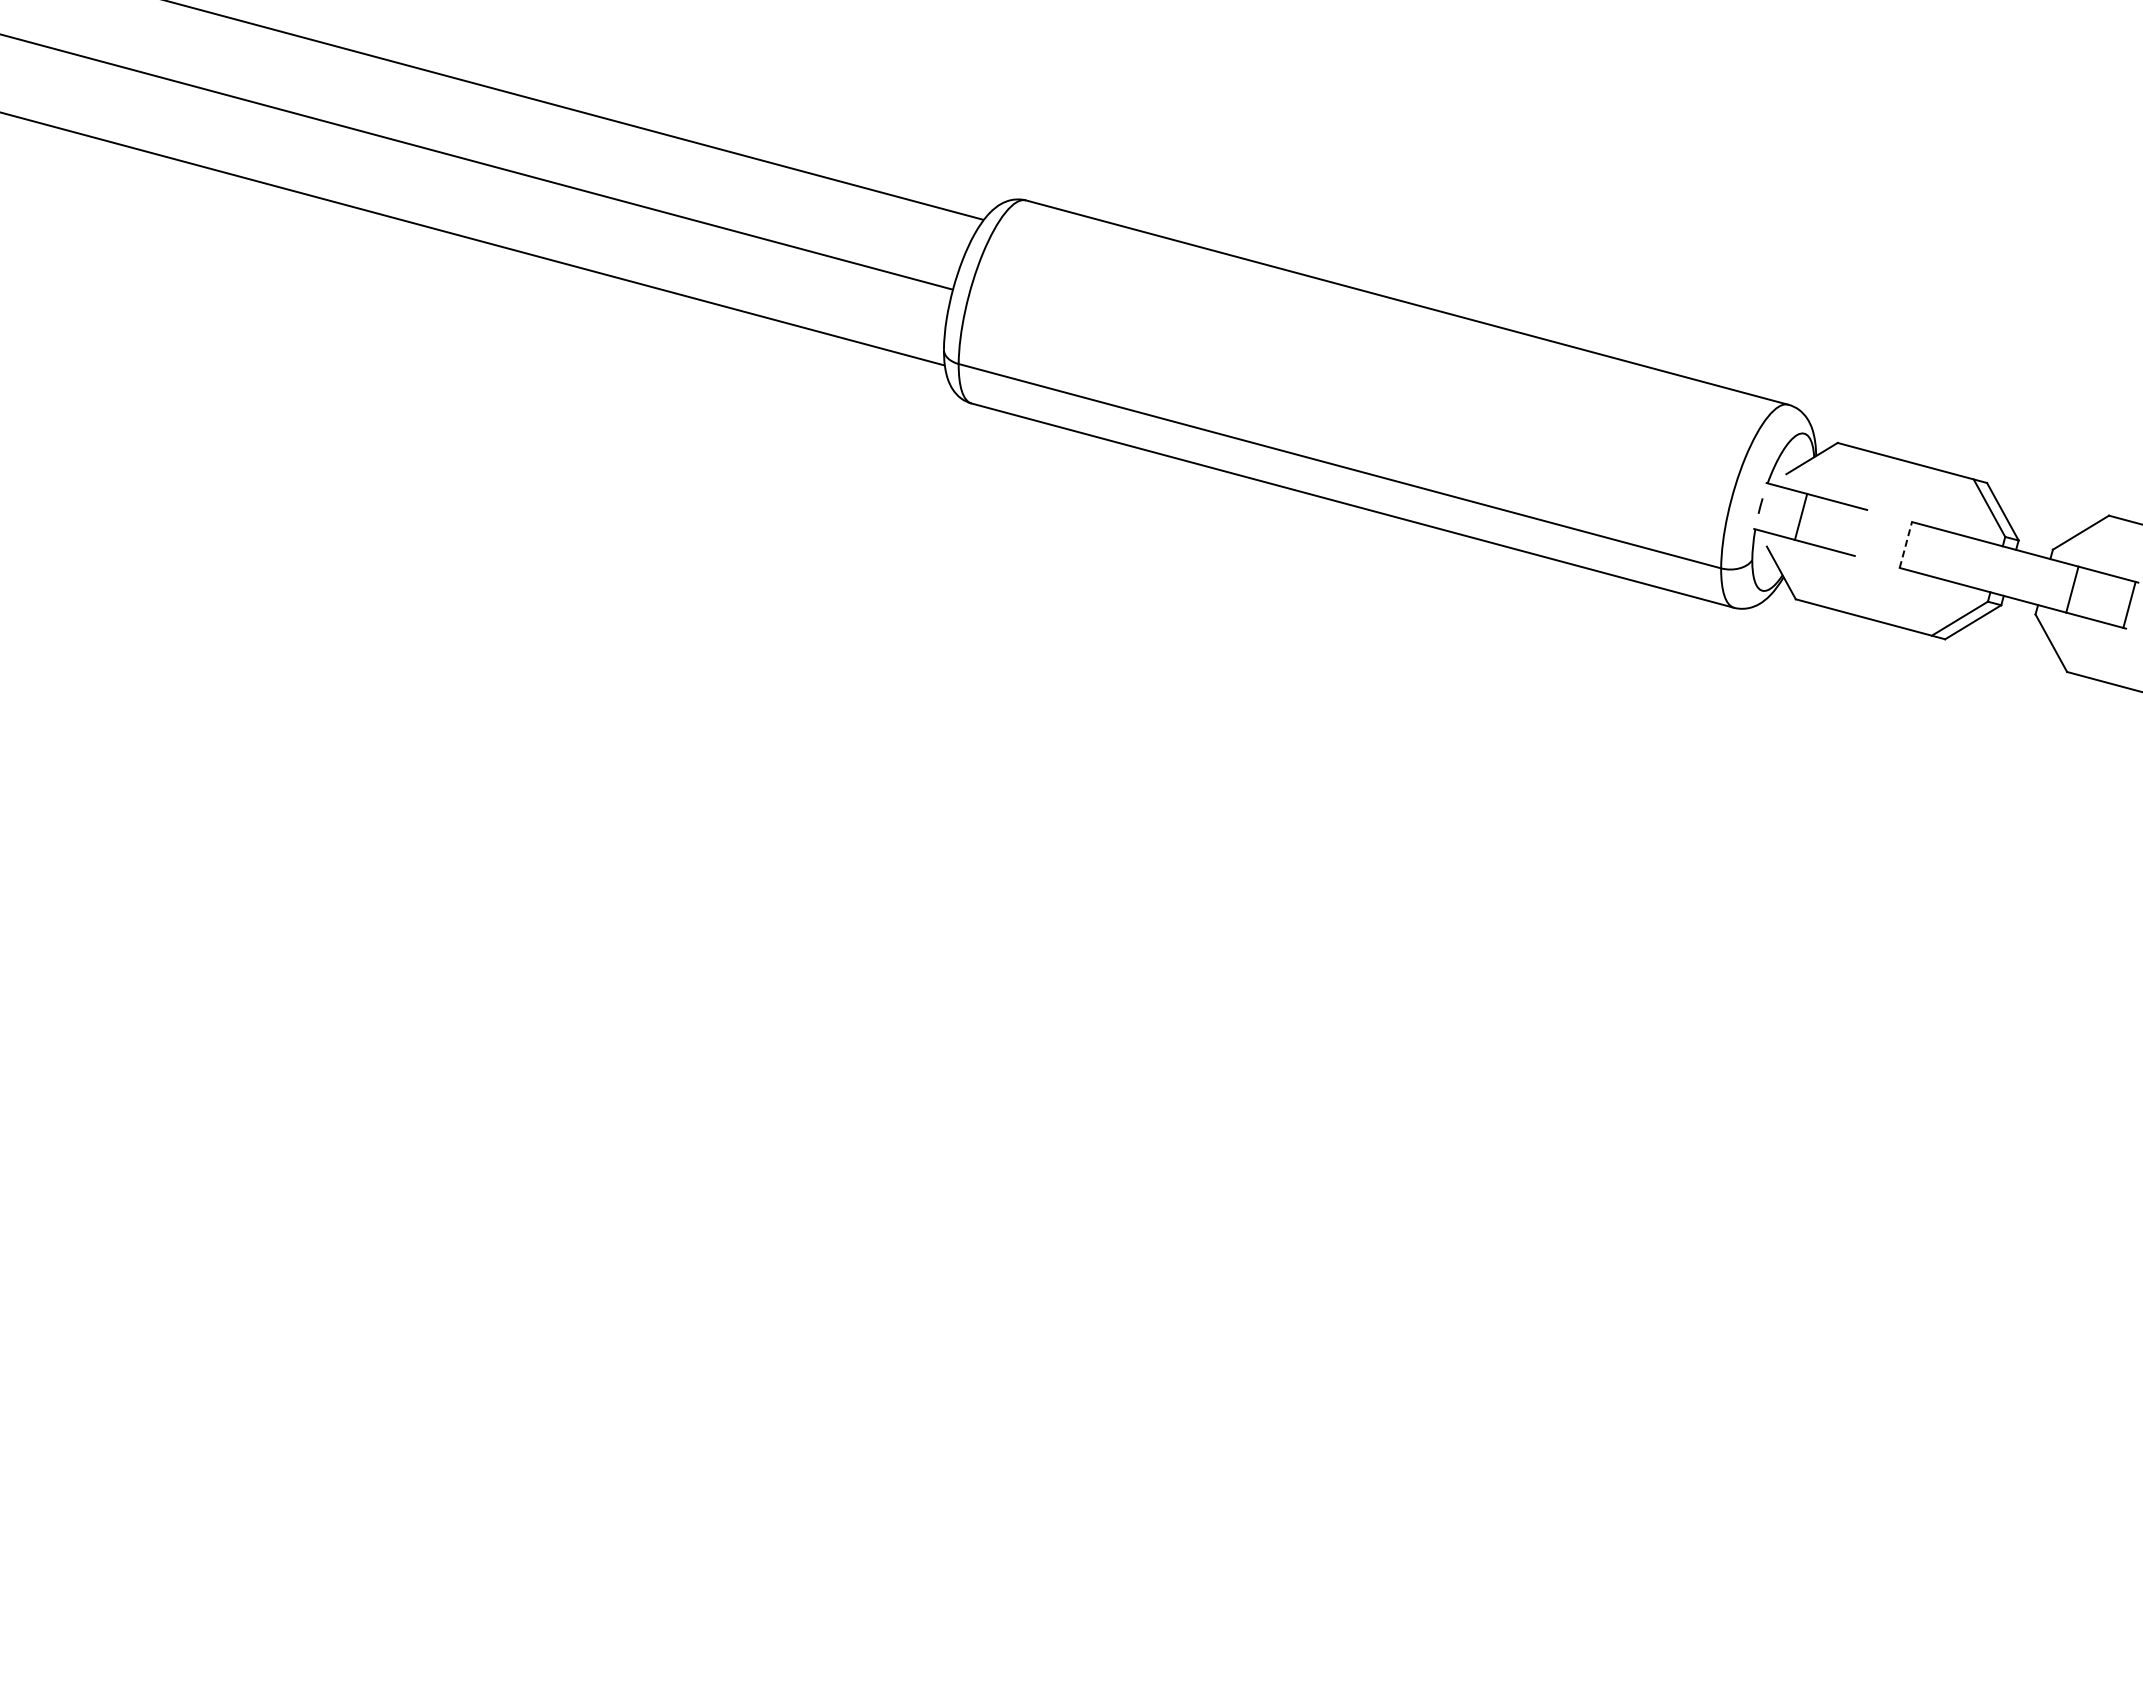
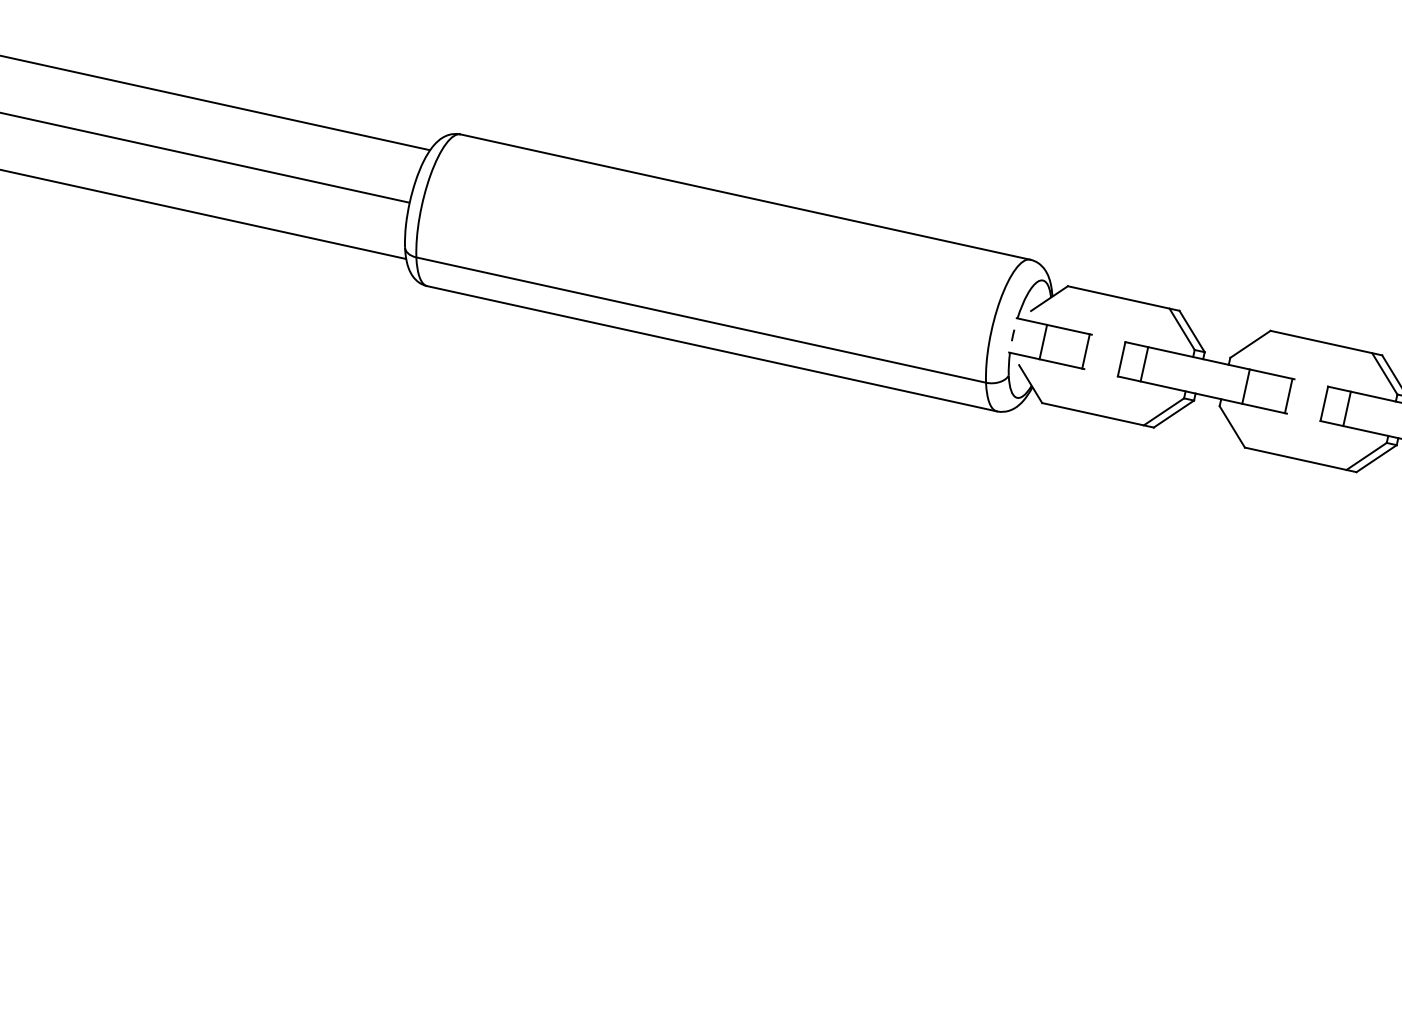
line: (1858, 532) -> (1086, 351), added
line: (1905, 545) -> (1121, 359), dashed -> solid
line: (1936, 553) -> (1144, 364), added

